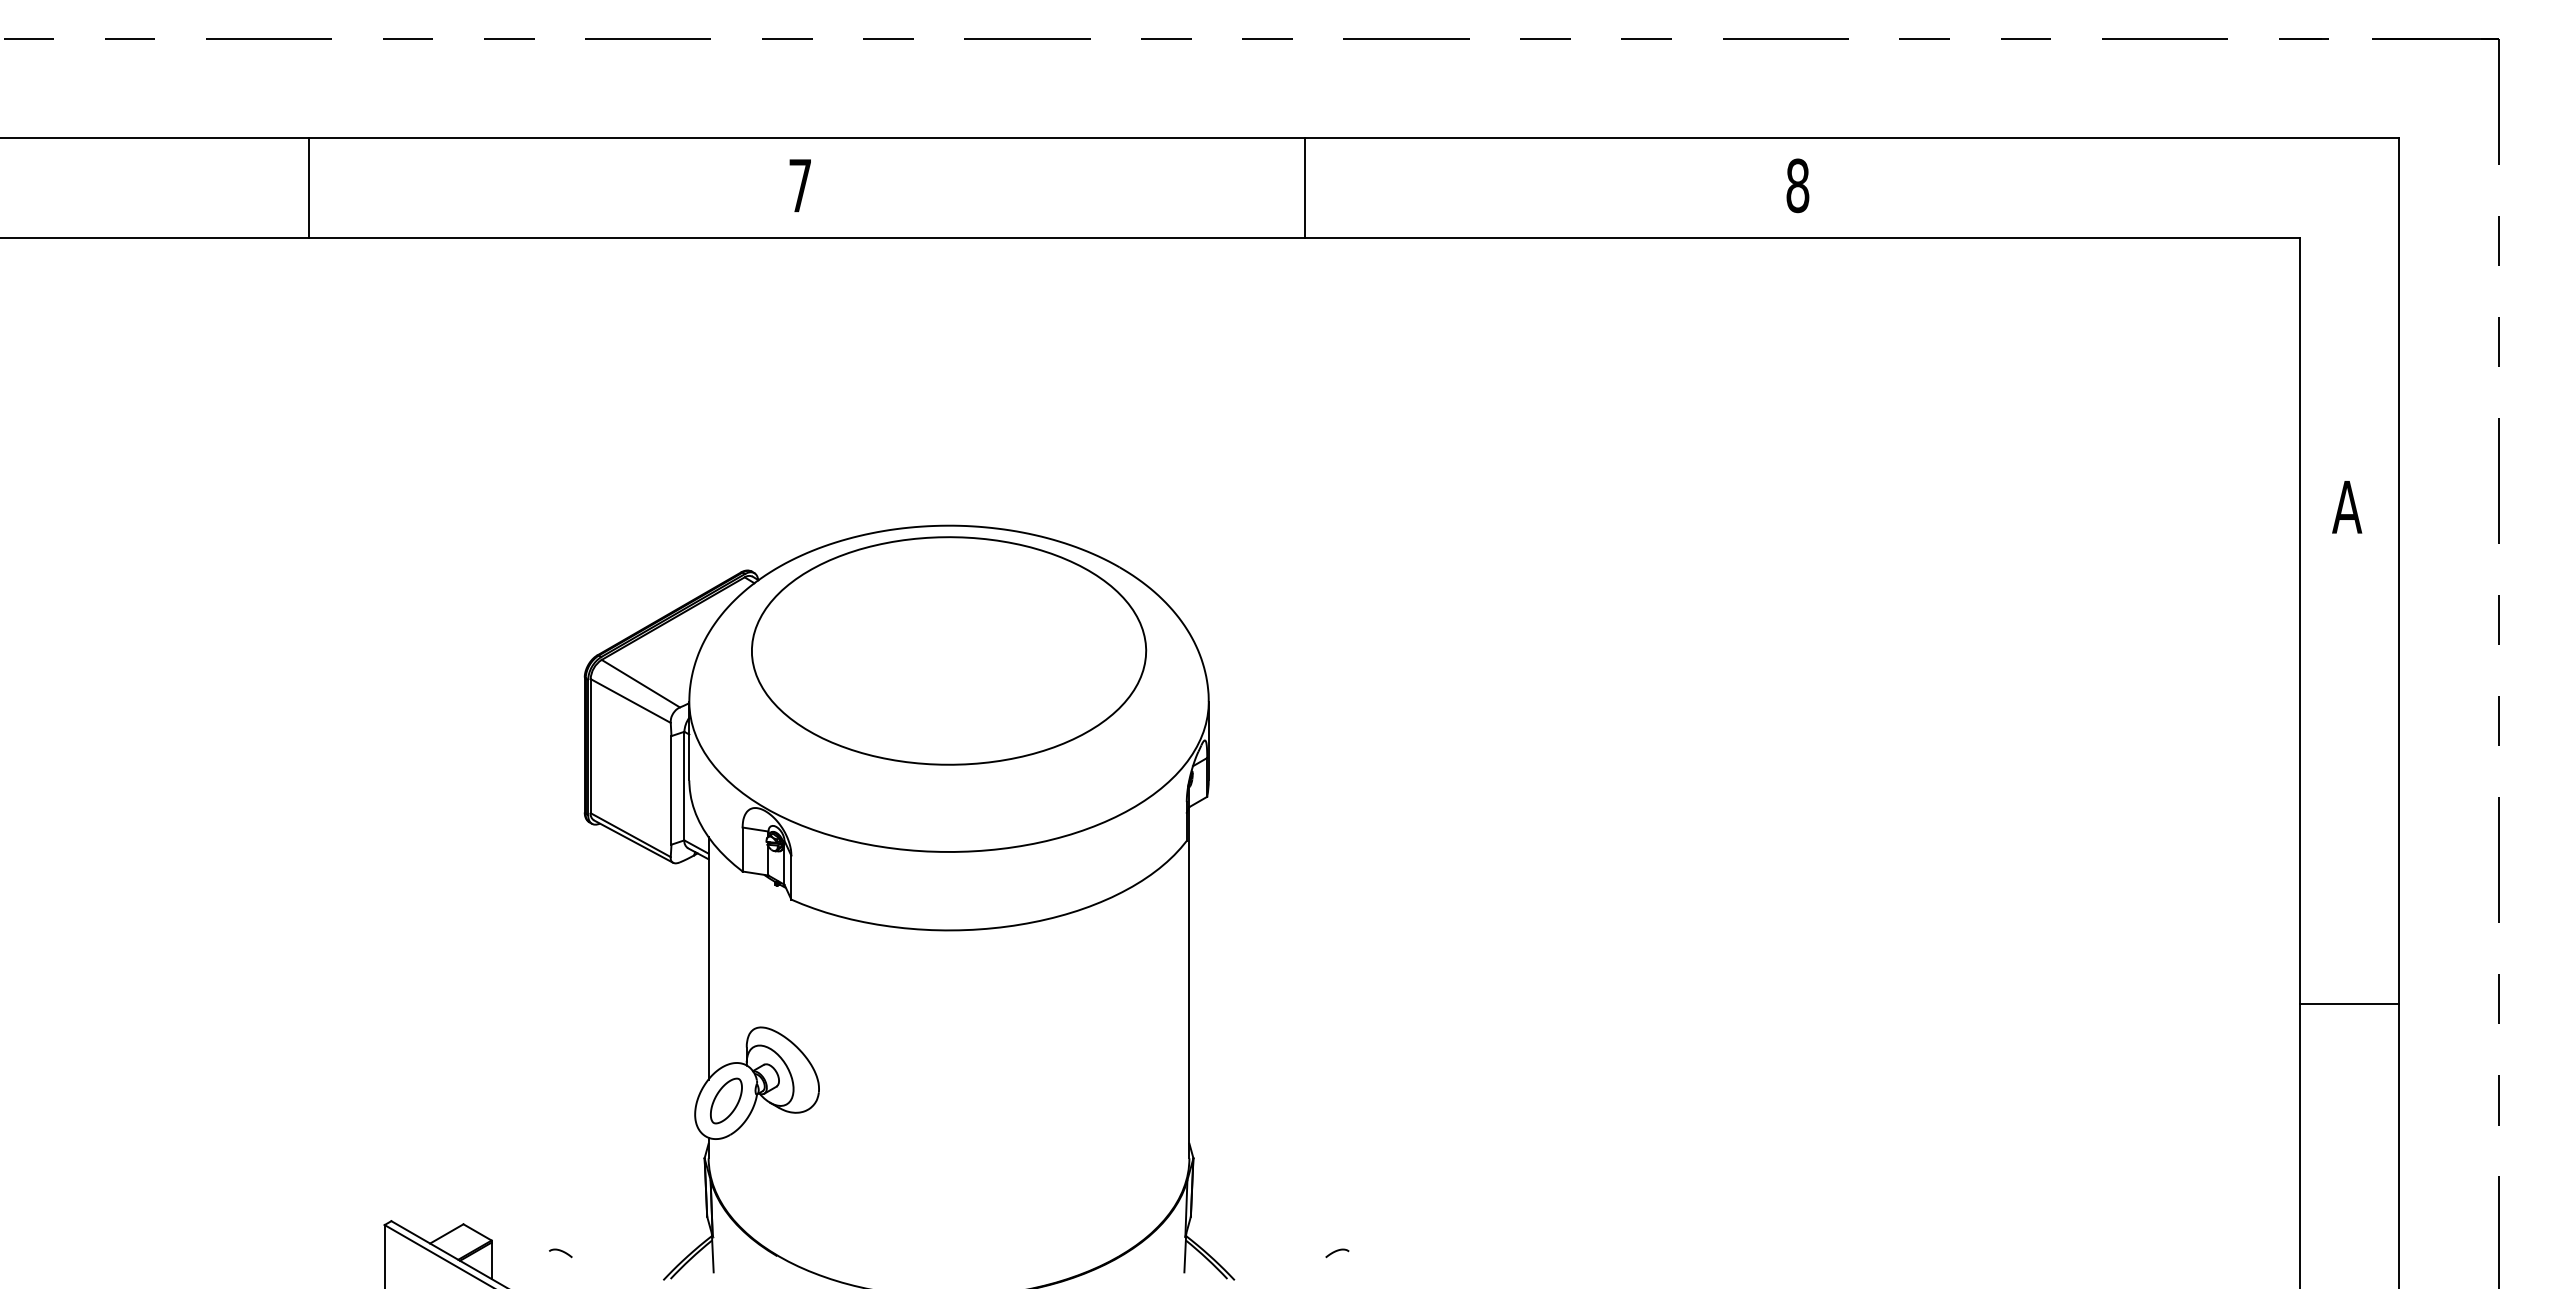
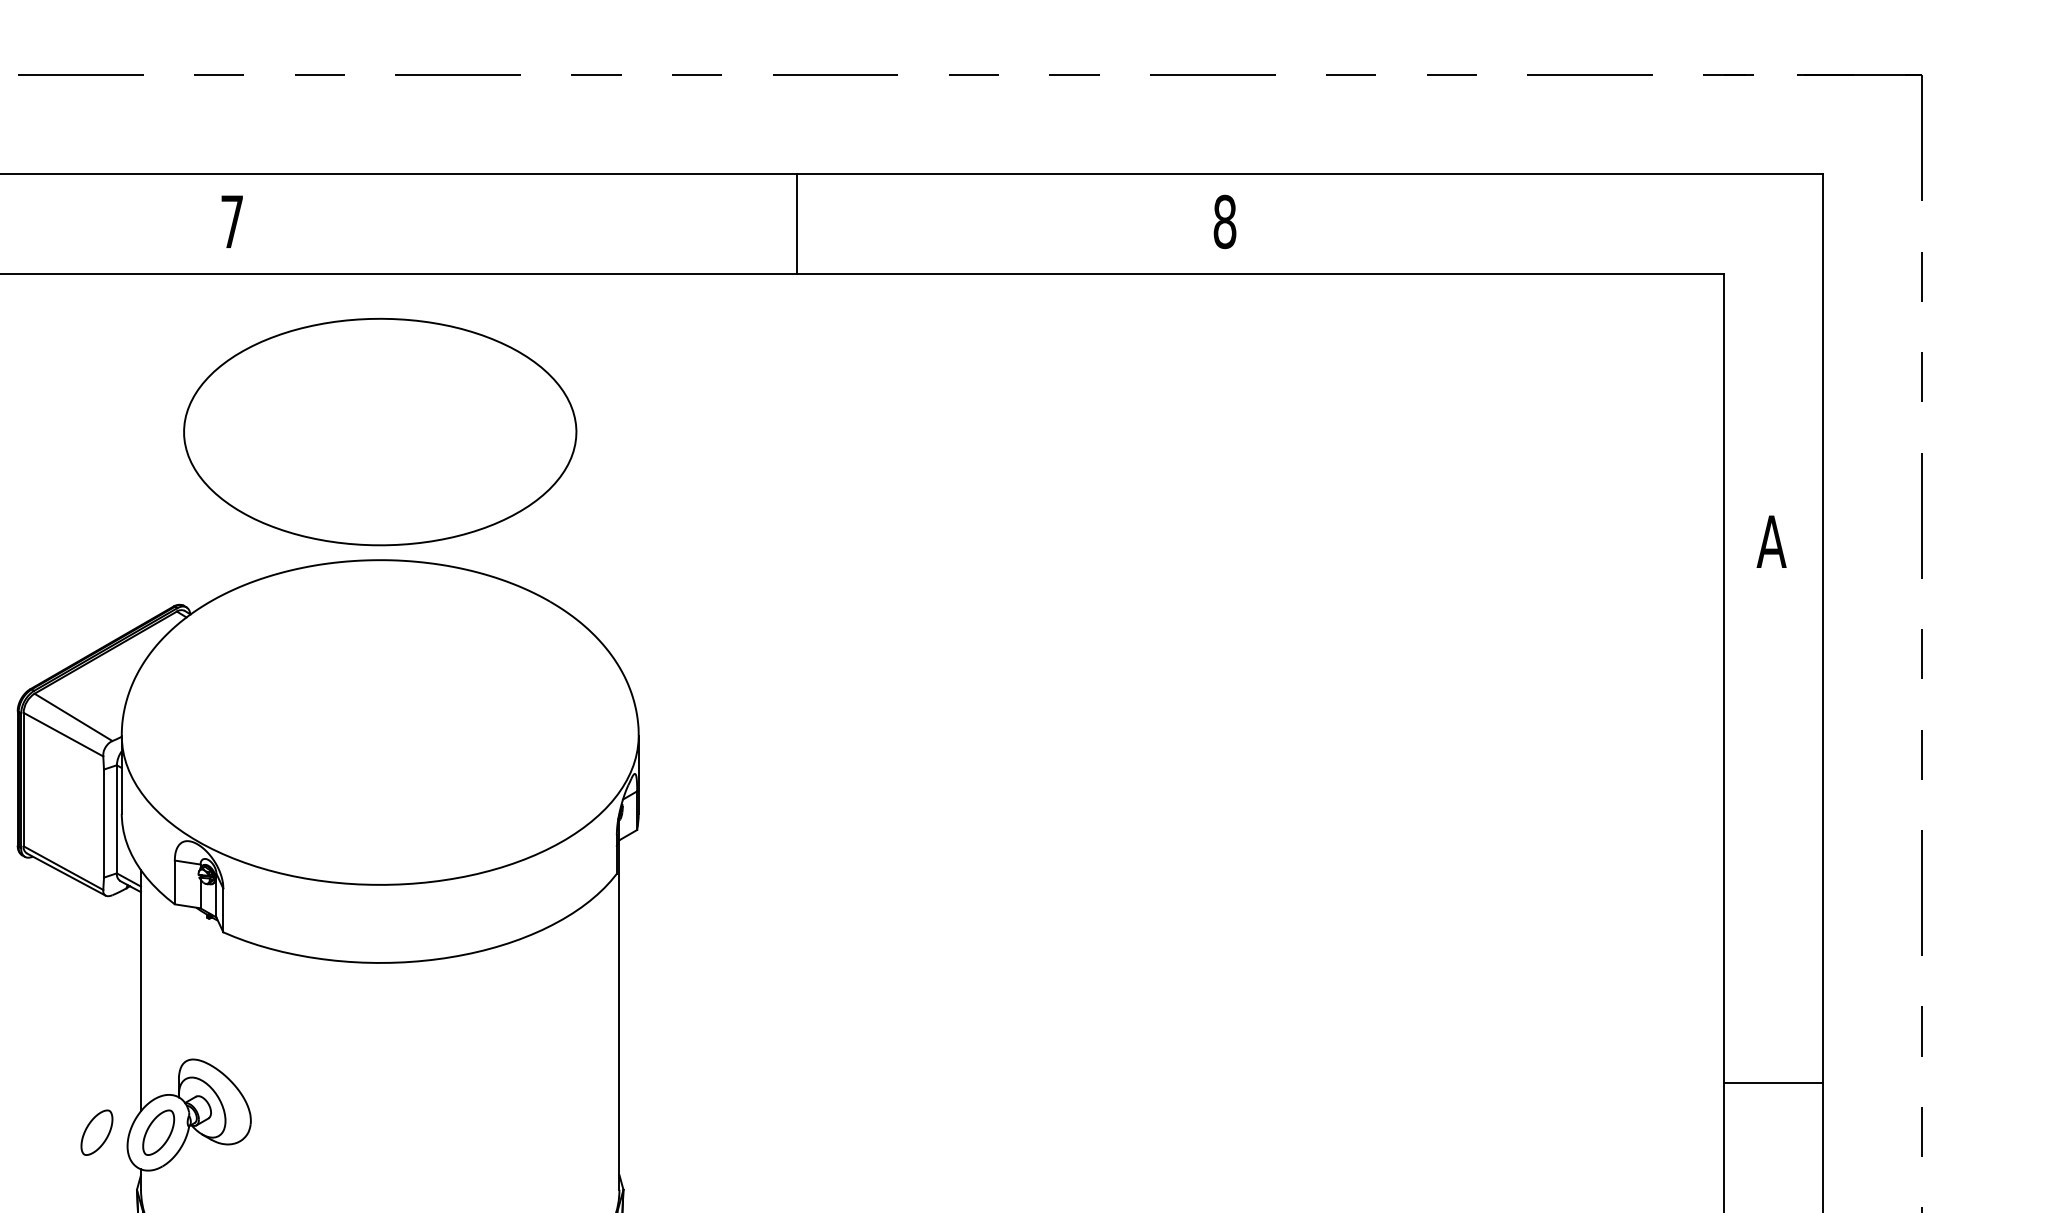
line: (1304, 187) -> (796, 223), moved
part: (949, 650) -> (380, 431), moved
line: (2349, 1003) -> (1773, 1082), moved
part: (664, 1100) -> (97, 1132), added

